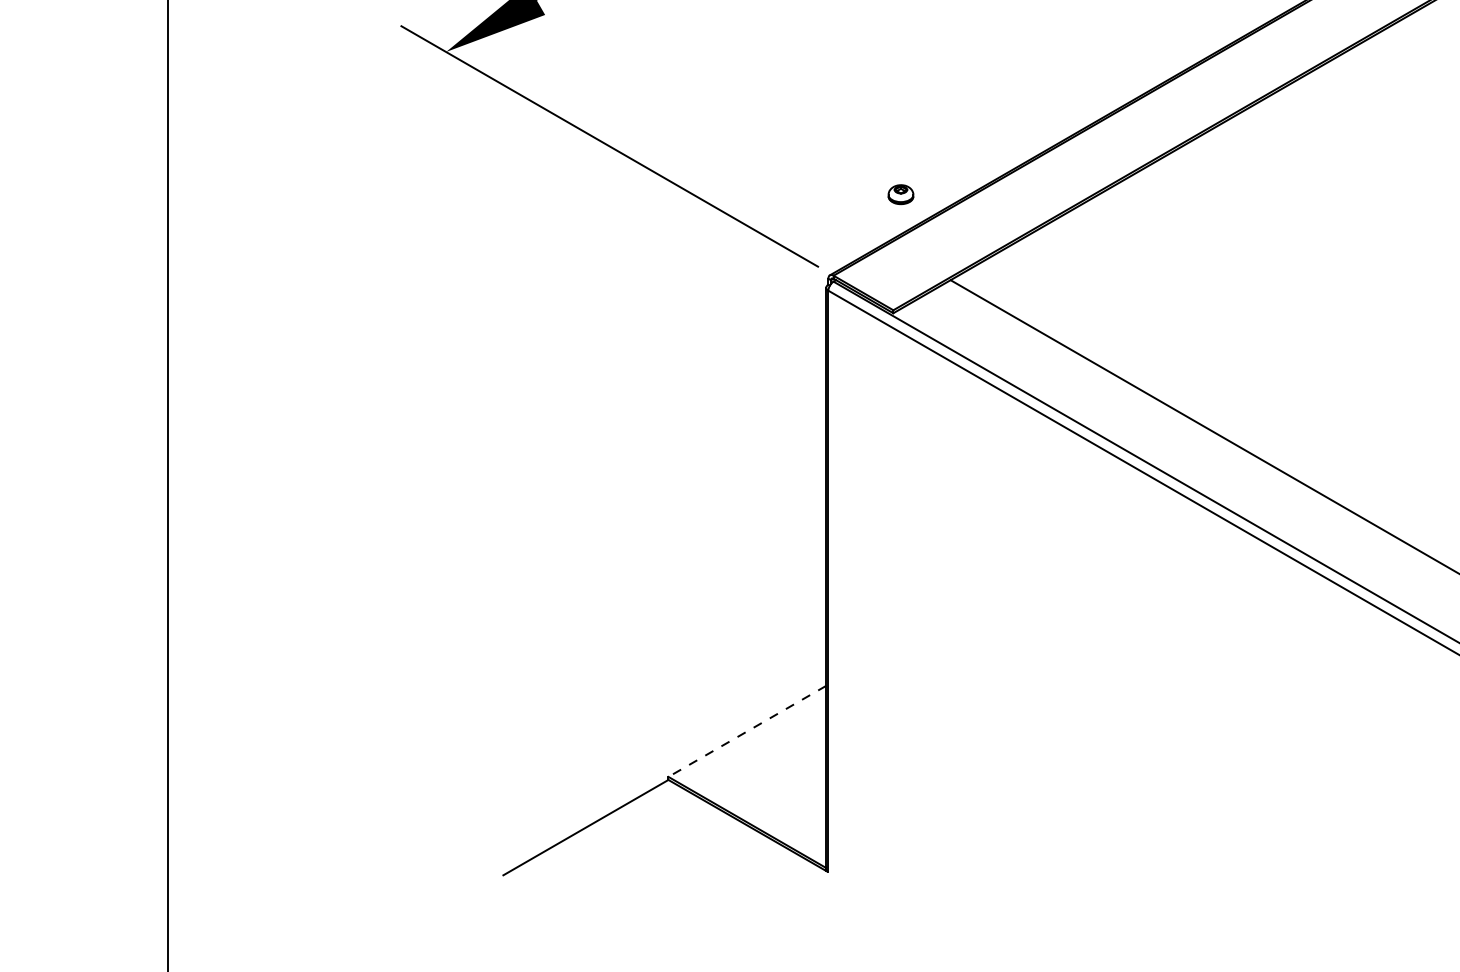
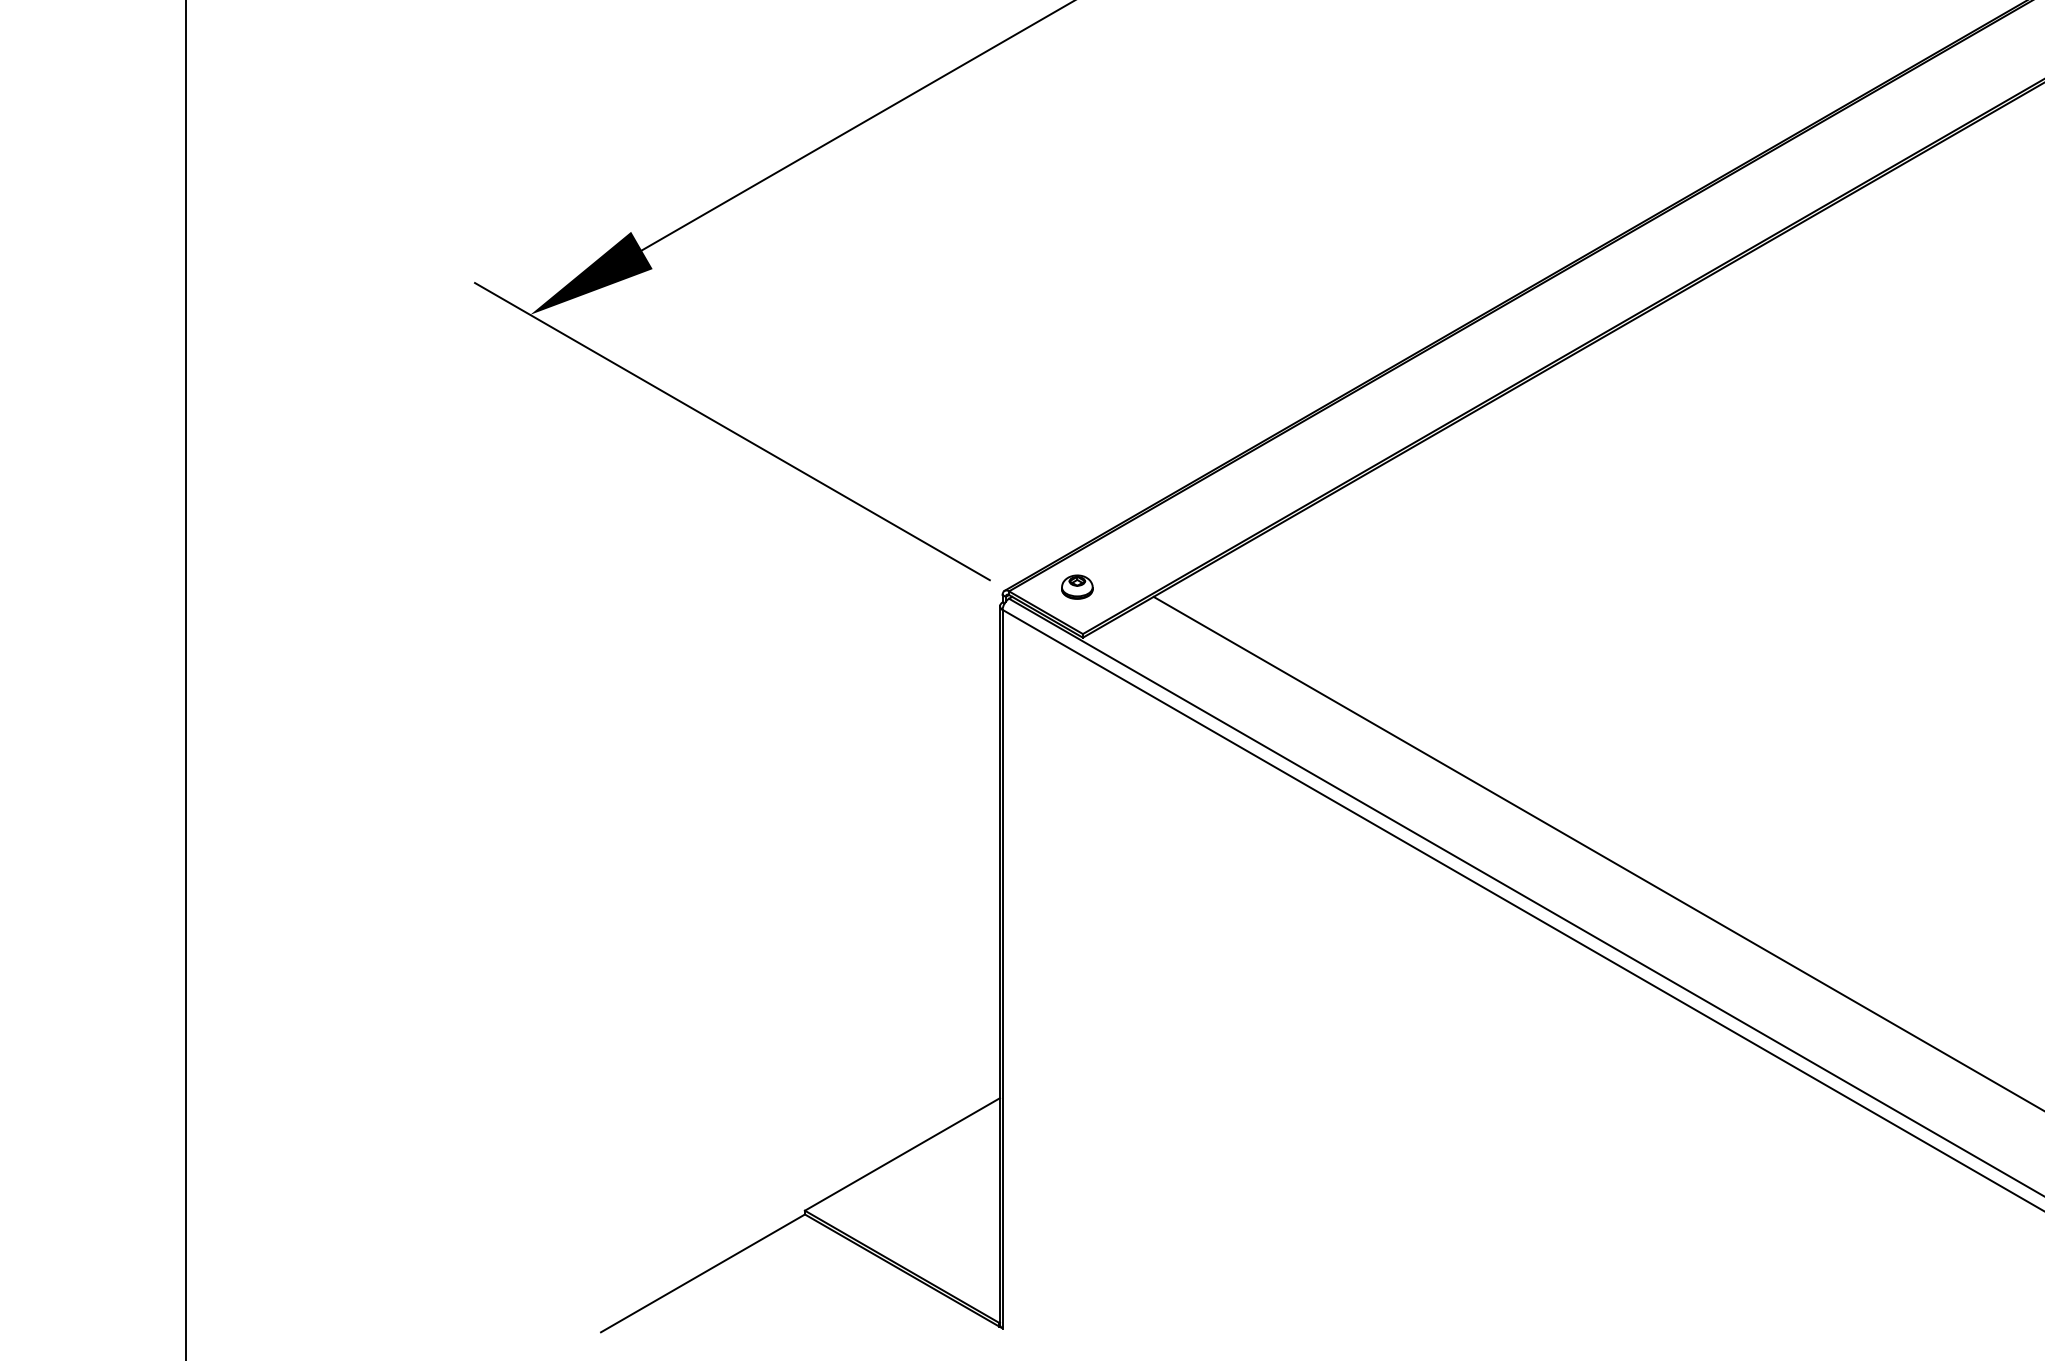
part: (901, 194) -> (1077, 586), moved
line: (747, 731) -> (902, 1154), dashed -> solid

